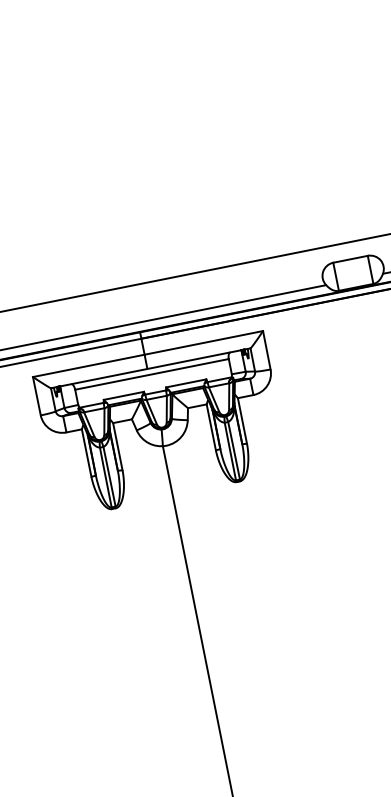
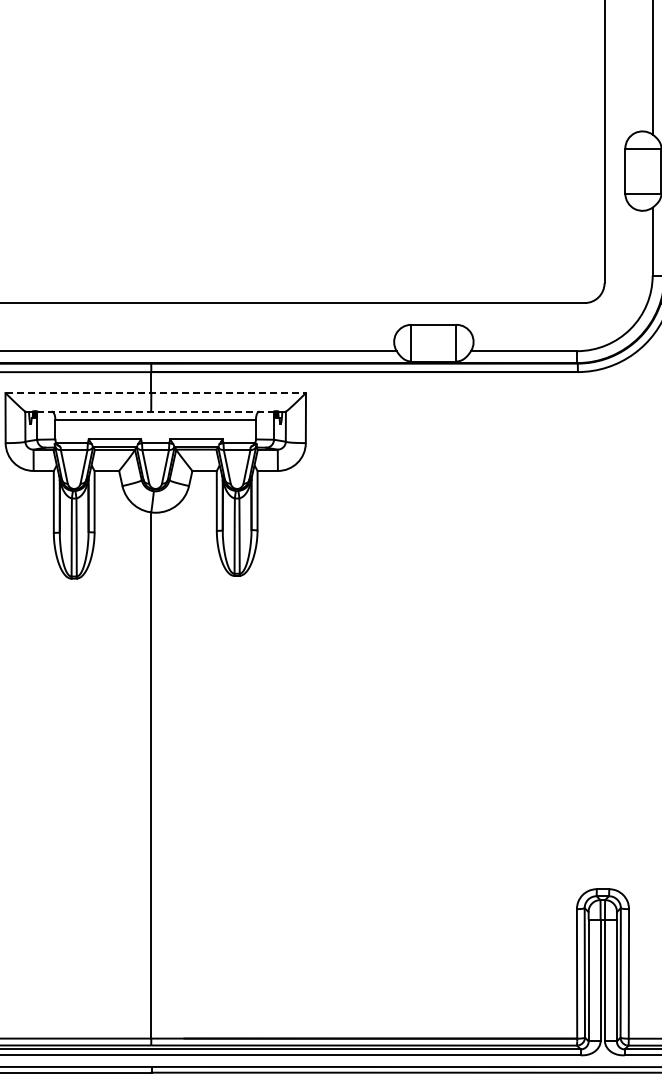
line: (148, 354) -> (156, 393), solid -> dashed
line: (151, 368) -> (156, 411), solid -> dashed

